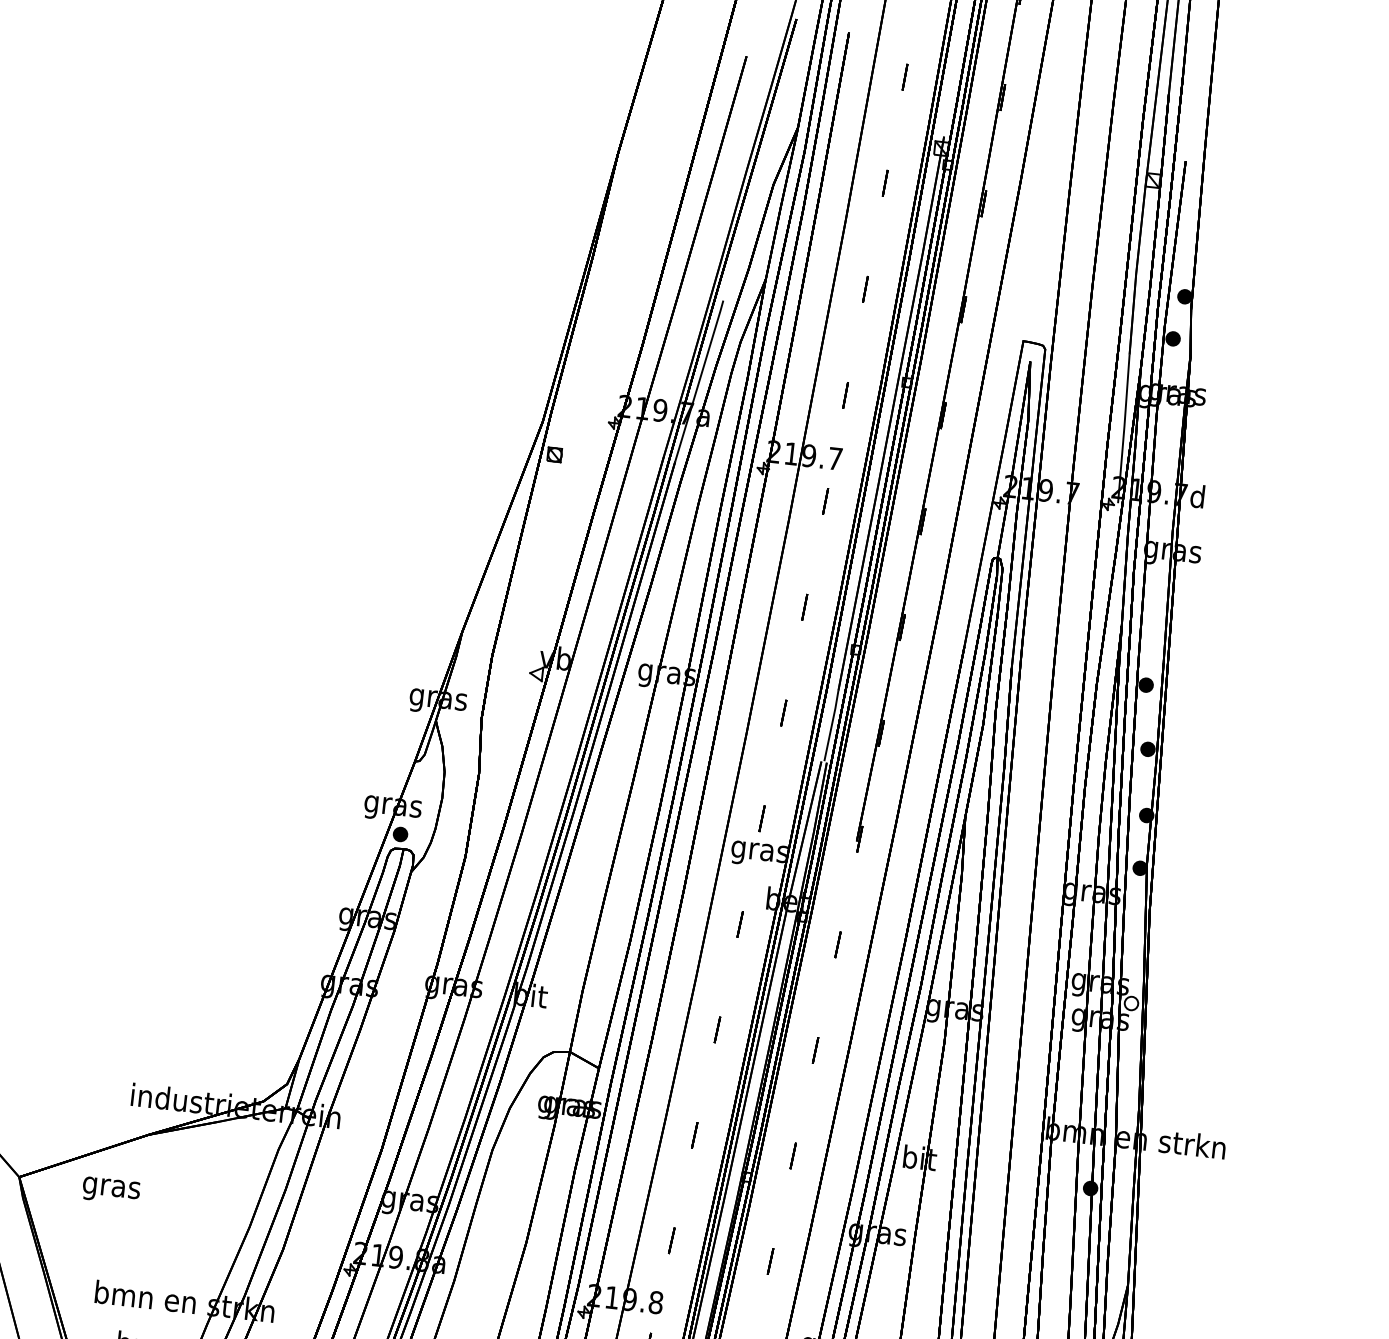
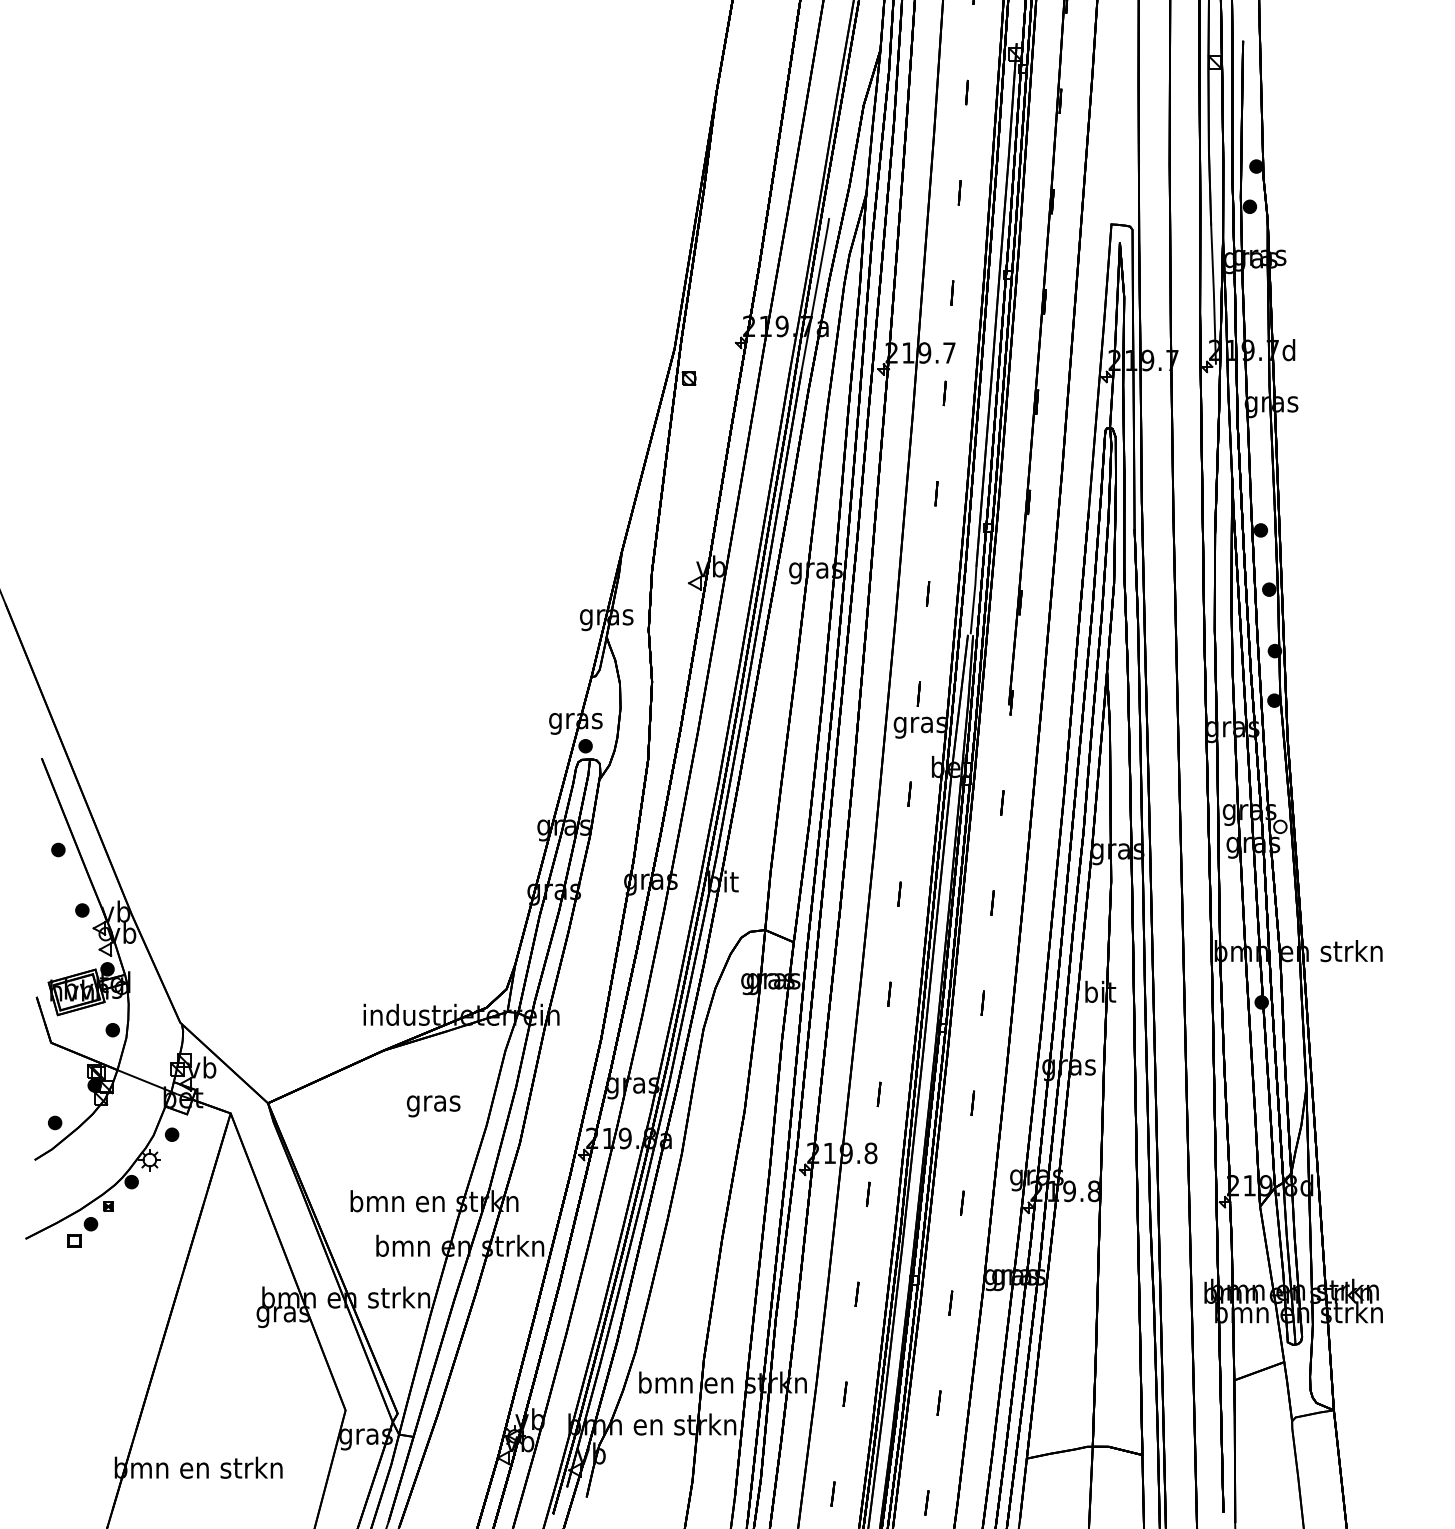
text: (111, 1190) -> (433, 1106), moved

